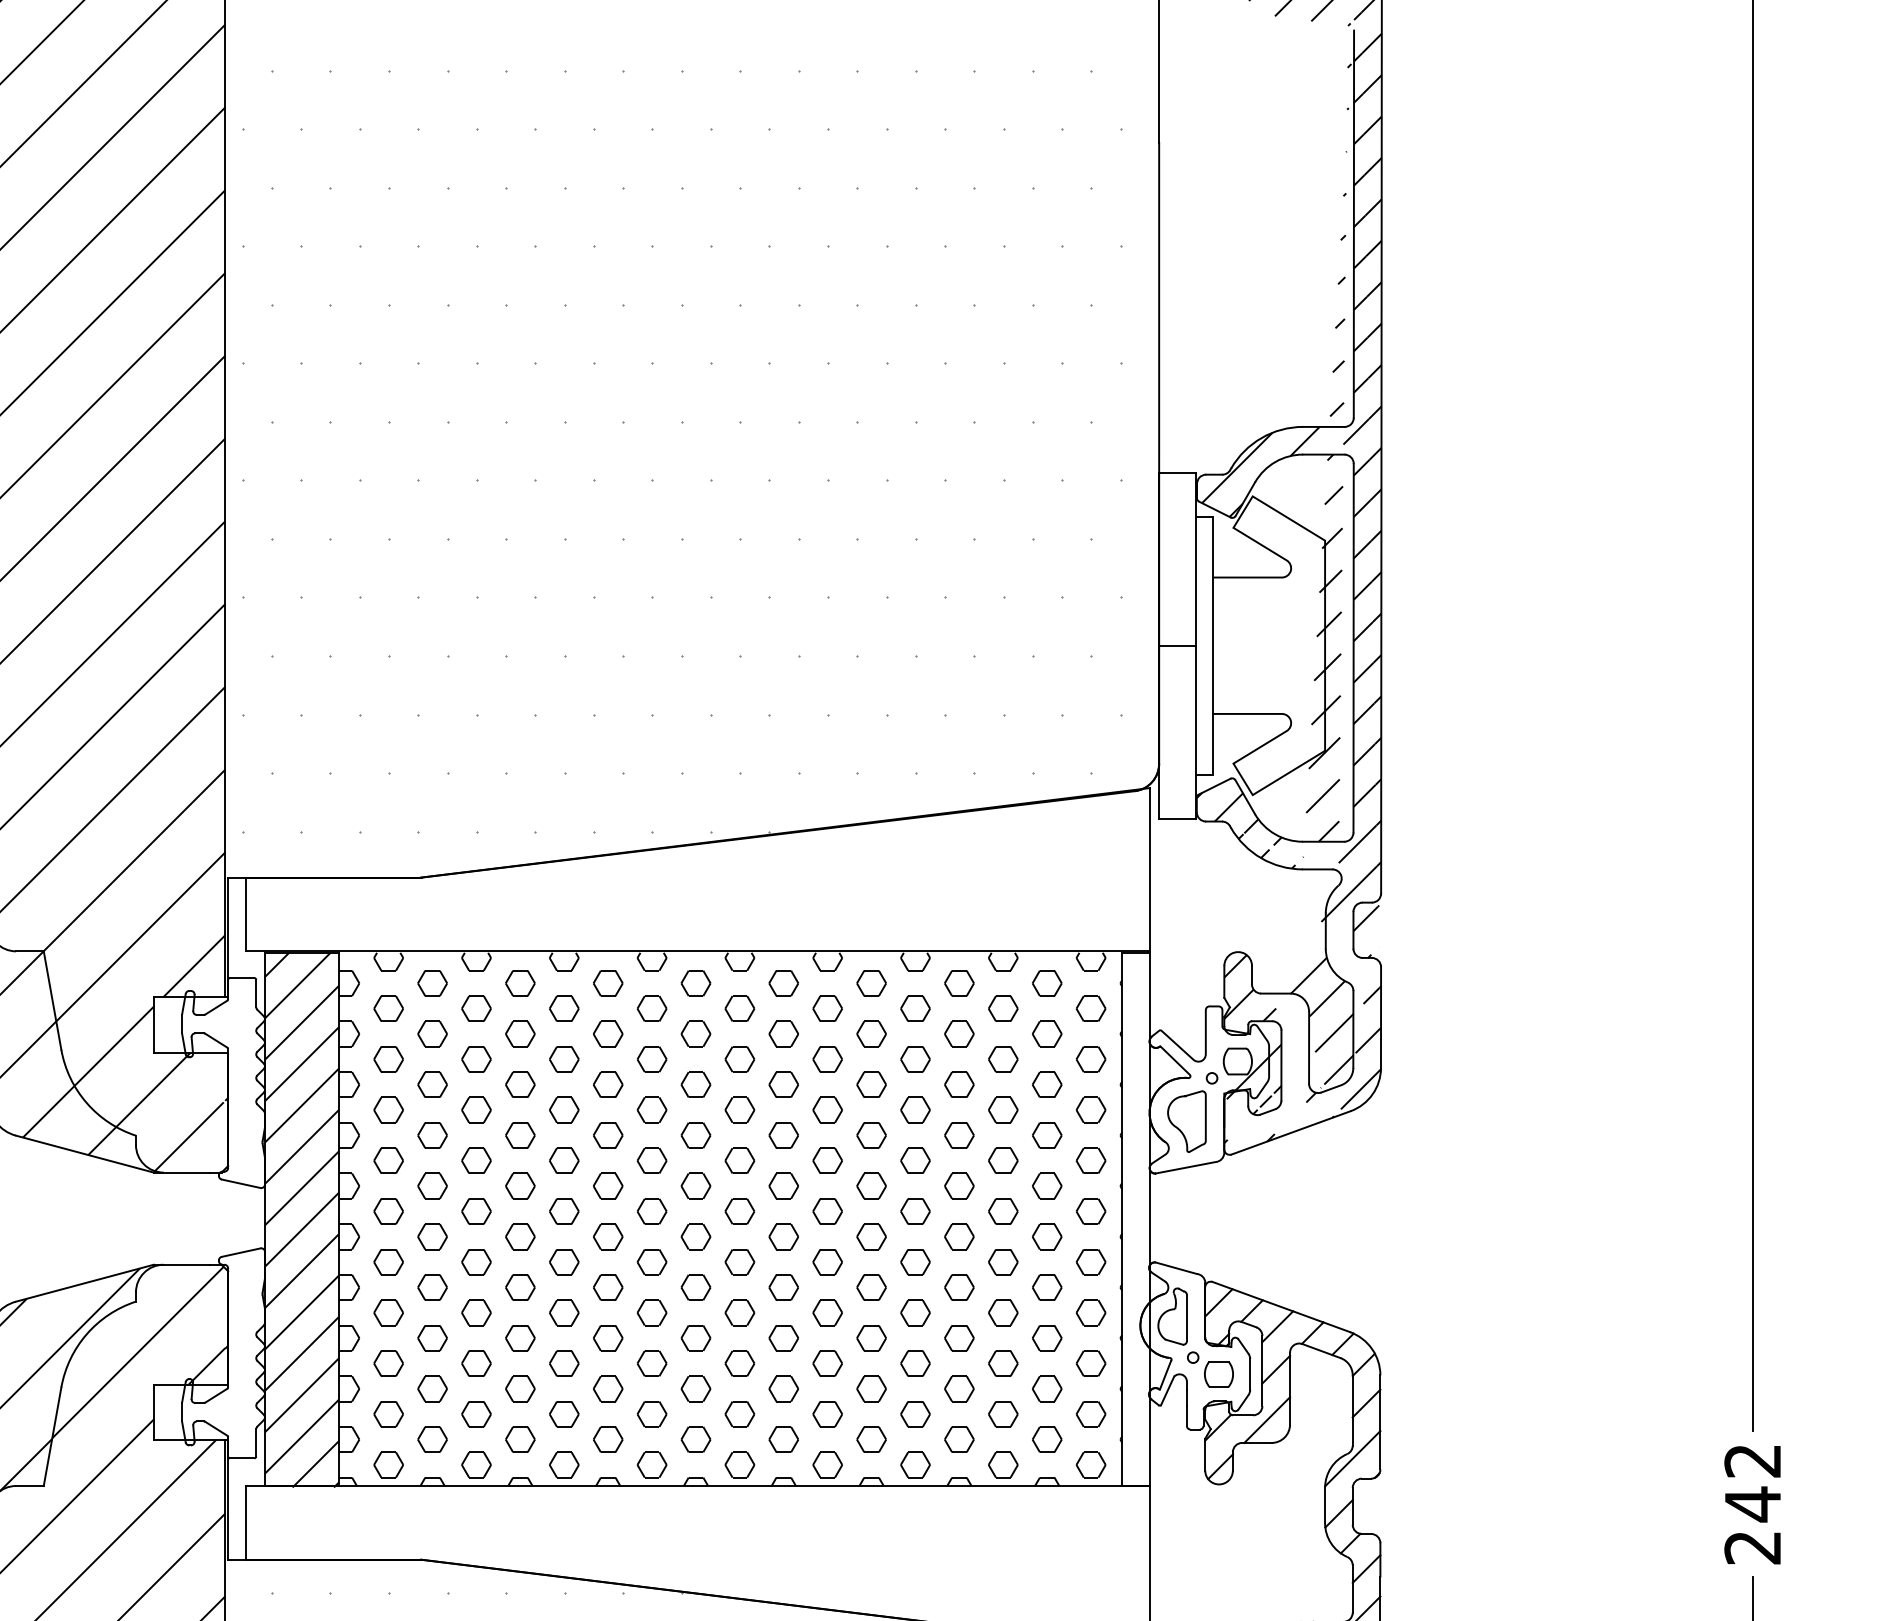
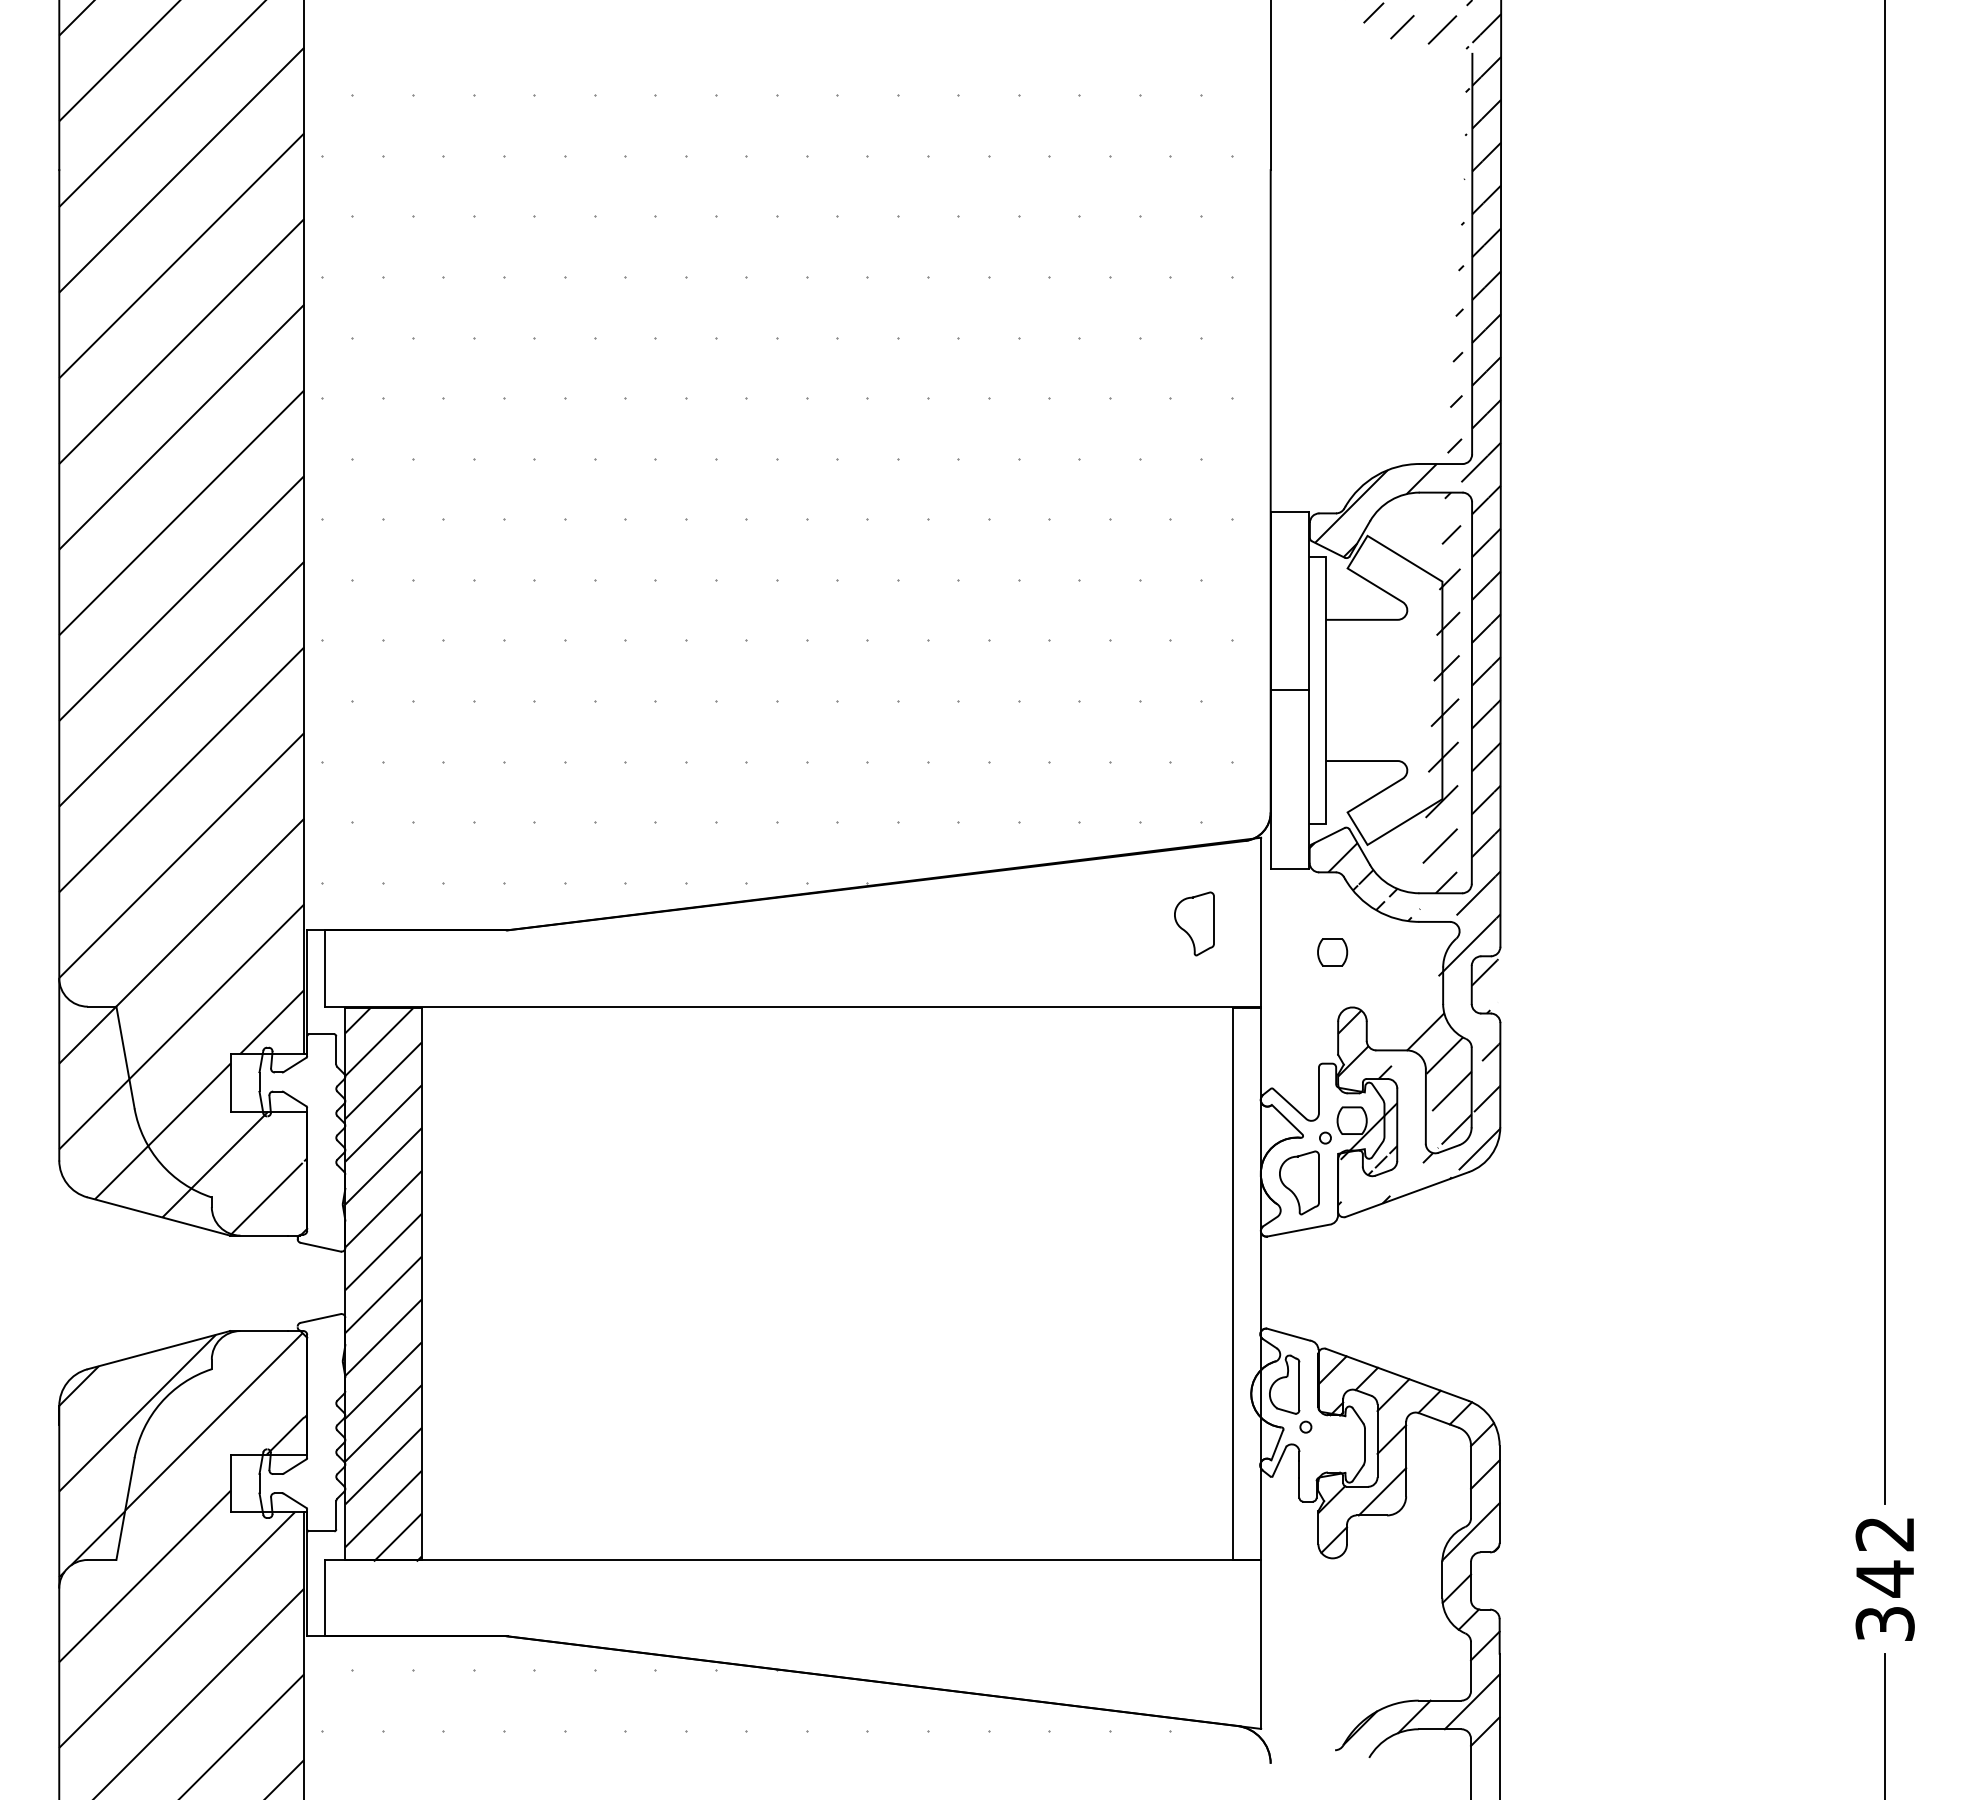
curve: (1078, 878) -> (1187, 931), added
hatch: (729, 1218) -> (826, 1283), removed
part: (1218, 1374) -> (1332, 952), moved
text: (1752, 1548) -> (1884, 1624), 242 -> 342

